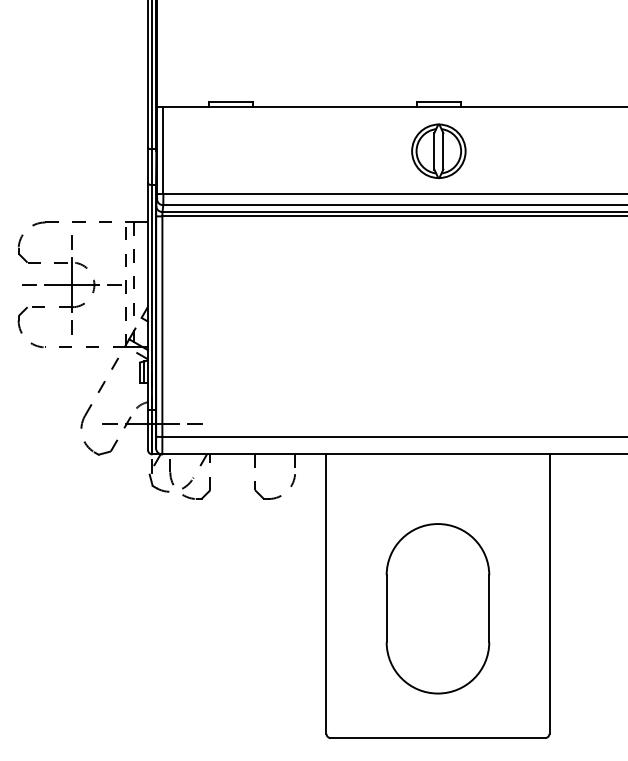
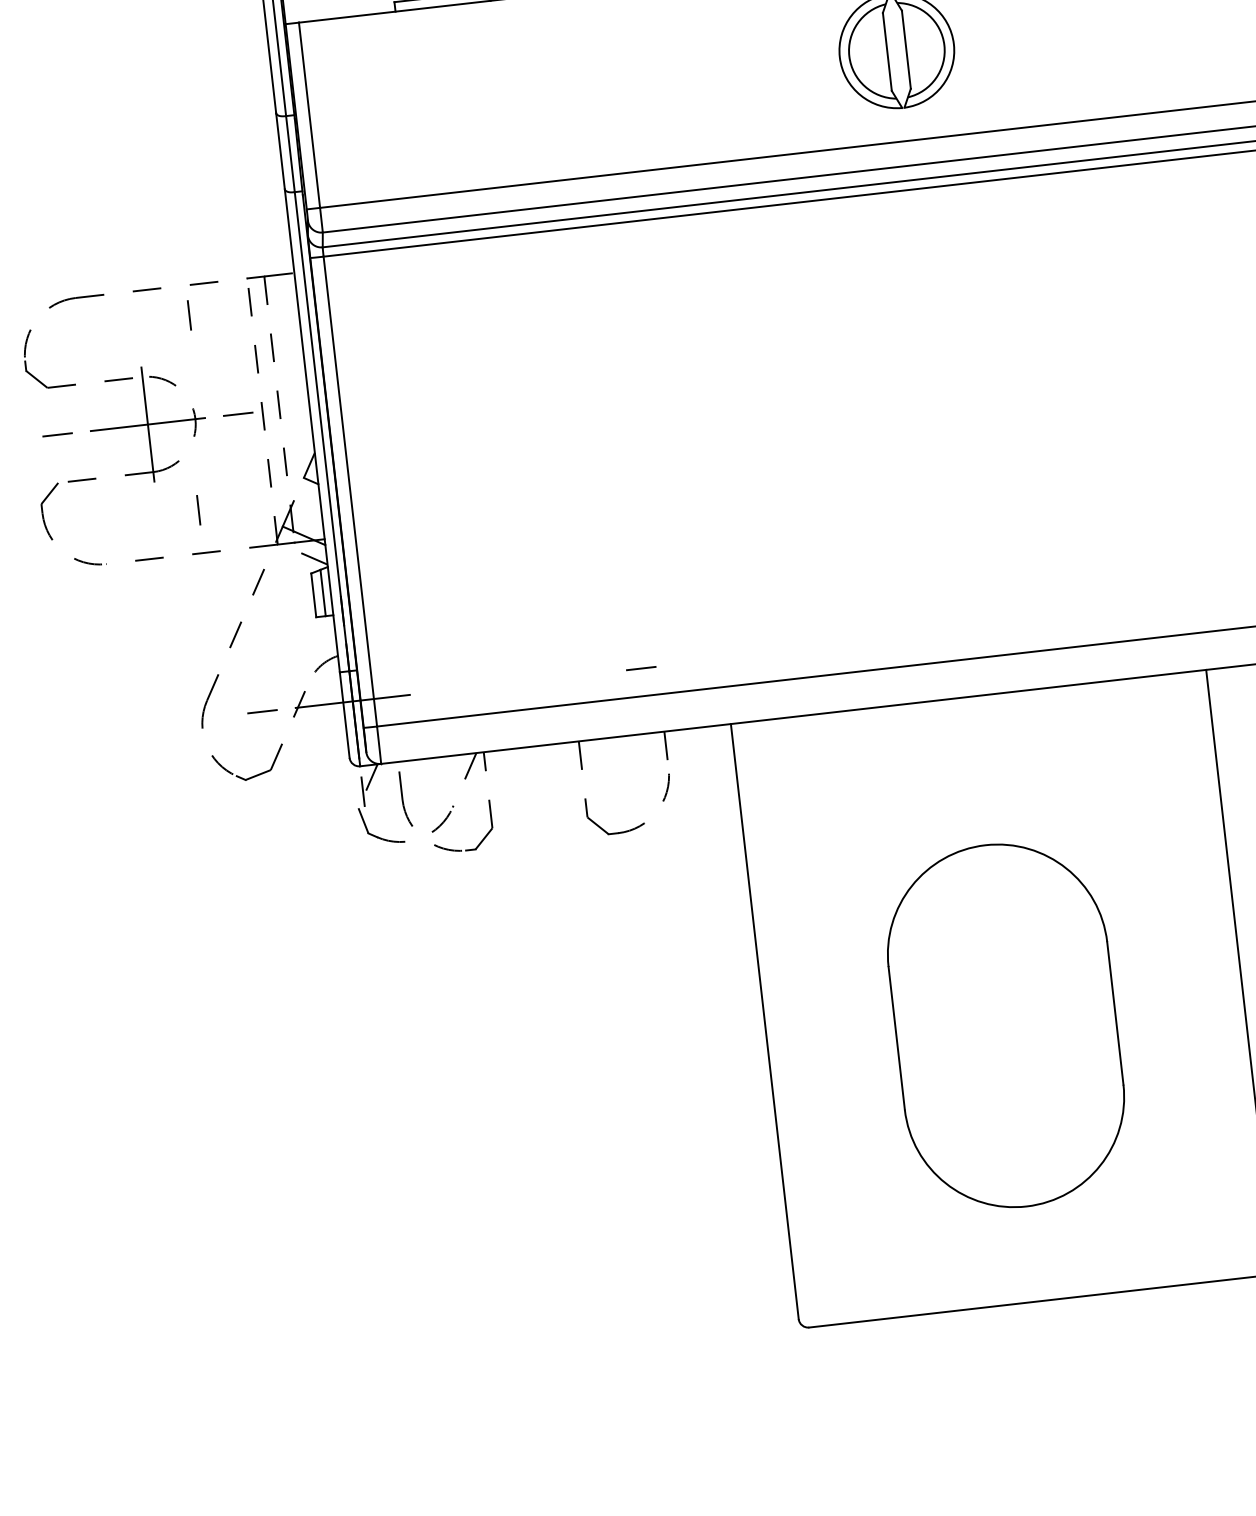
line: (71, 242) -> (188, 315), moved
line: (71, 327) -> (197, 510), moved
line: (194, 423) -> (640, 667), moved

